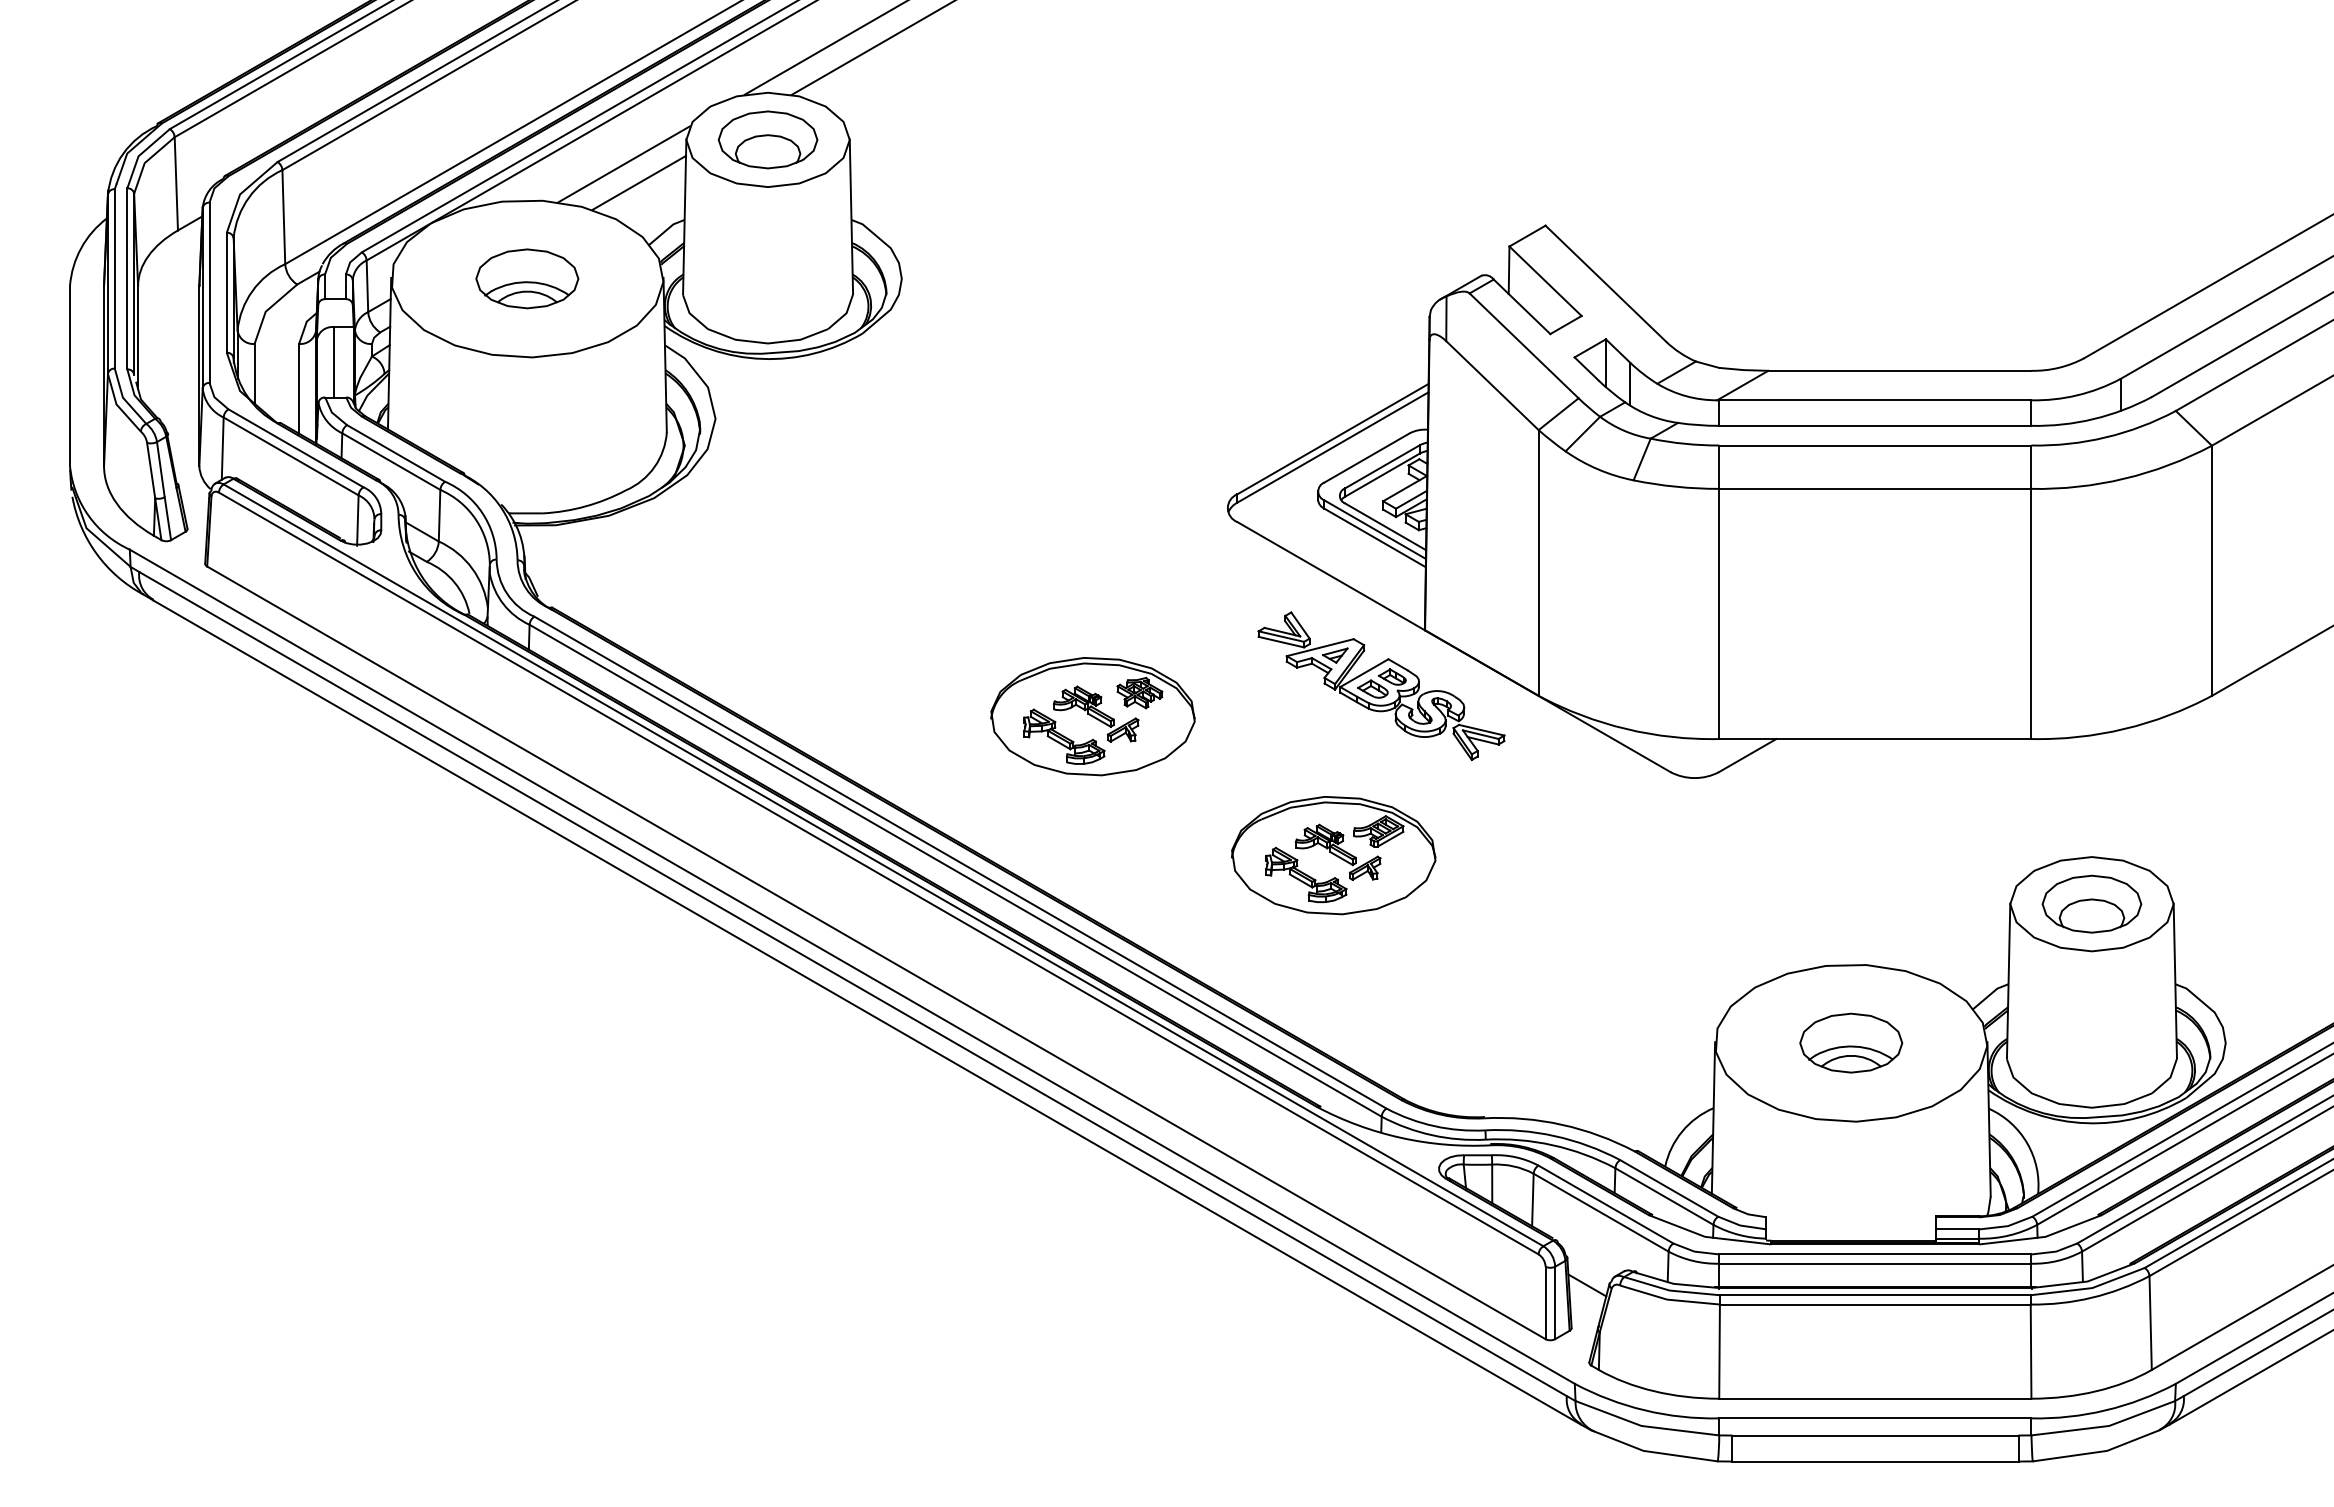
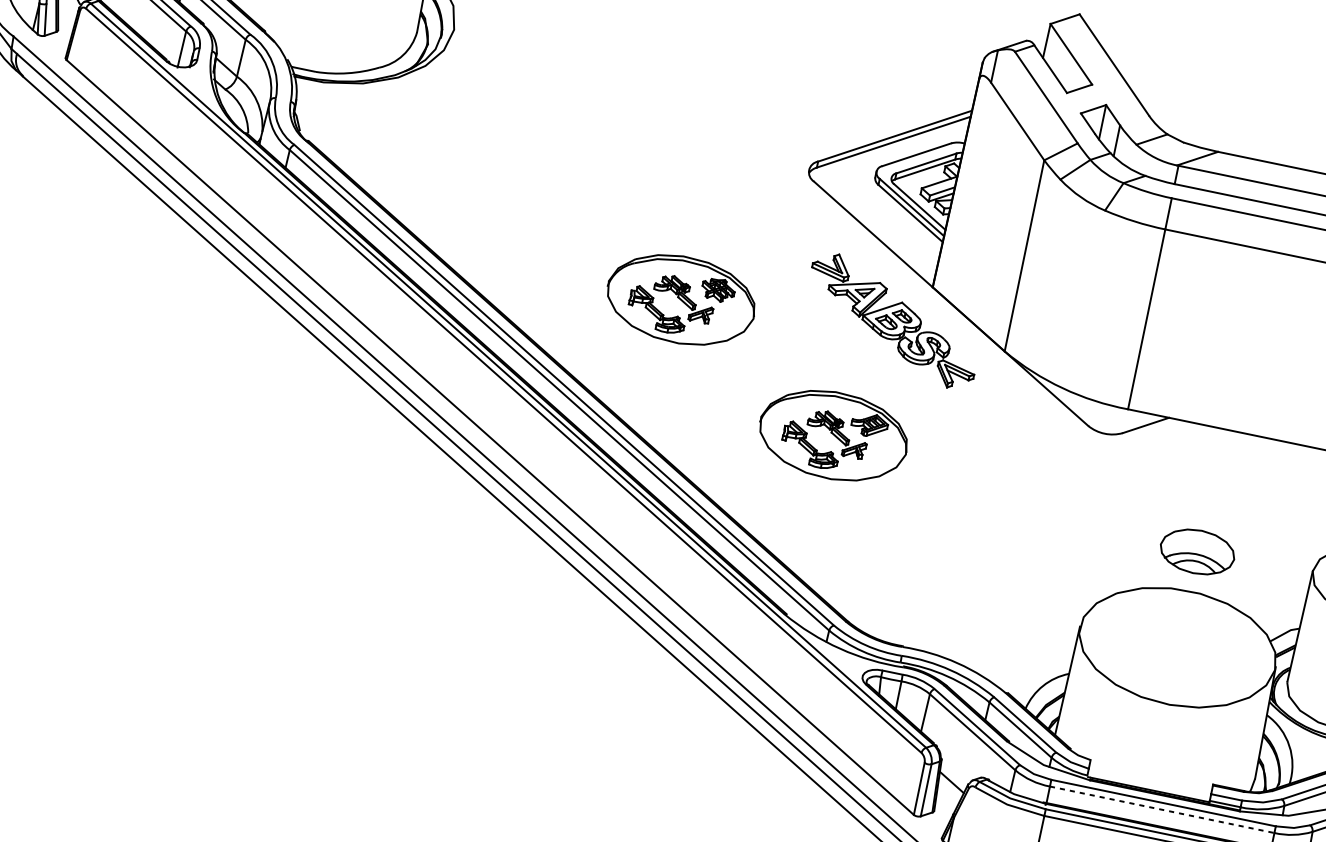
part: (1851, 1042) -> (1197, 551), moved
line: (1875, 1263) -> (1162, 809), solid -> dashed

